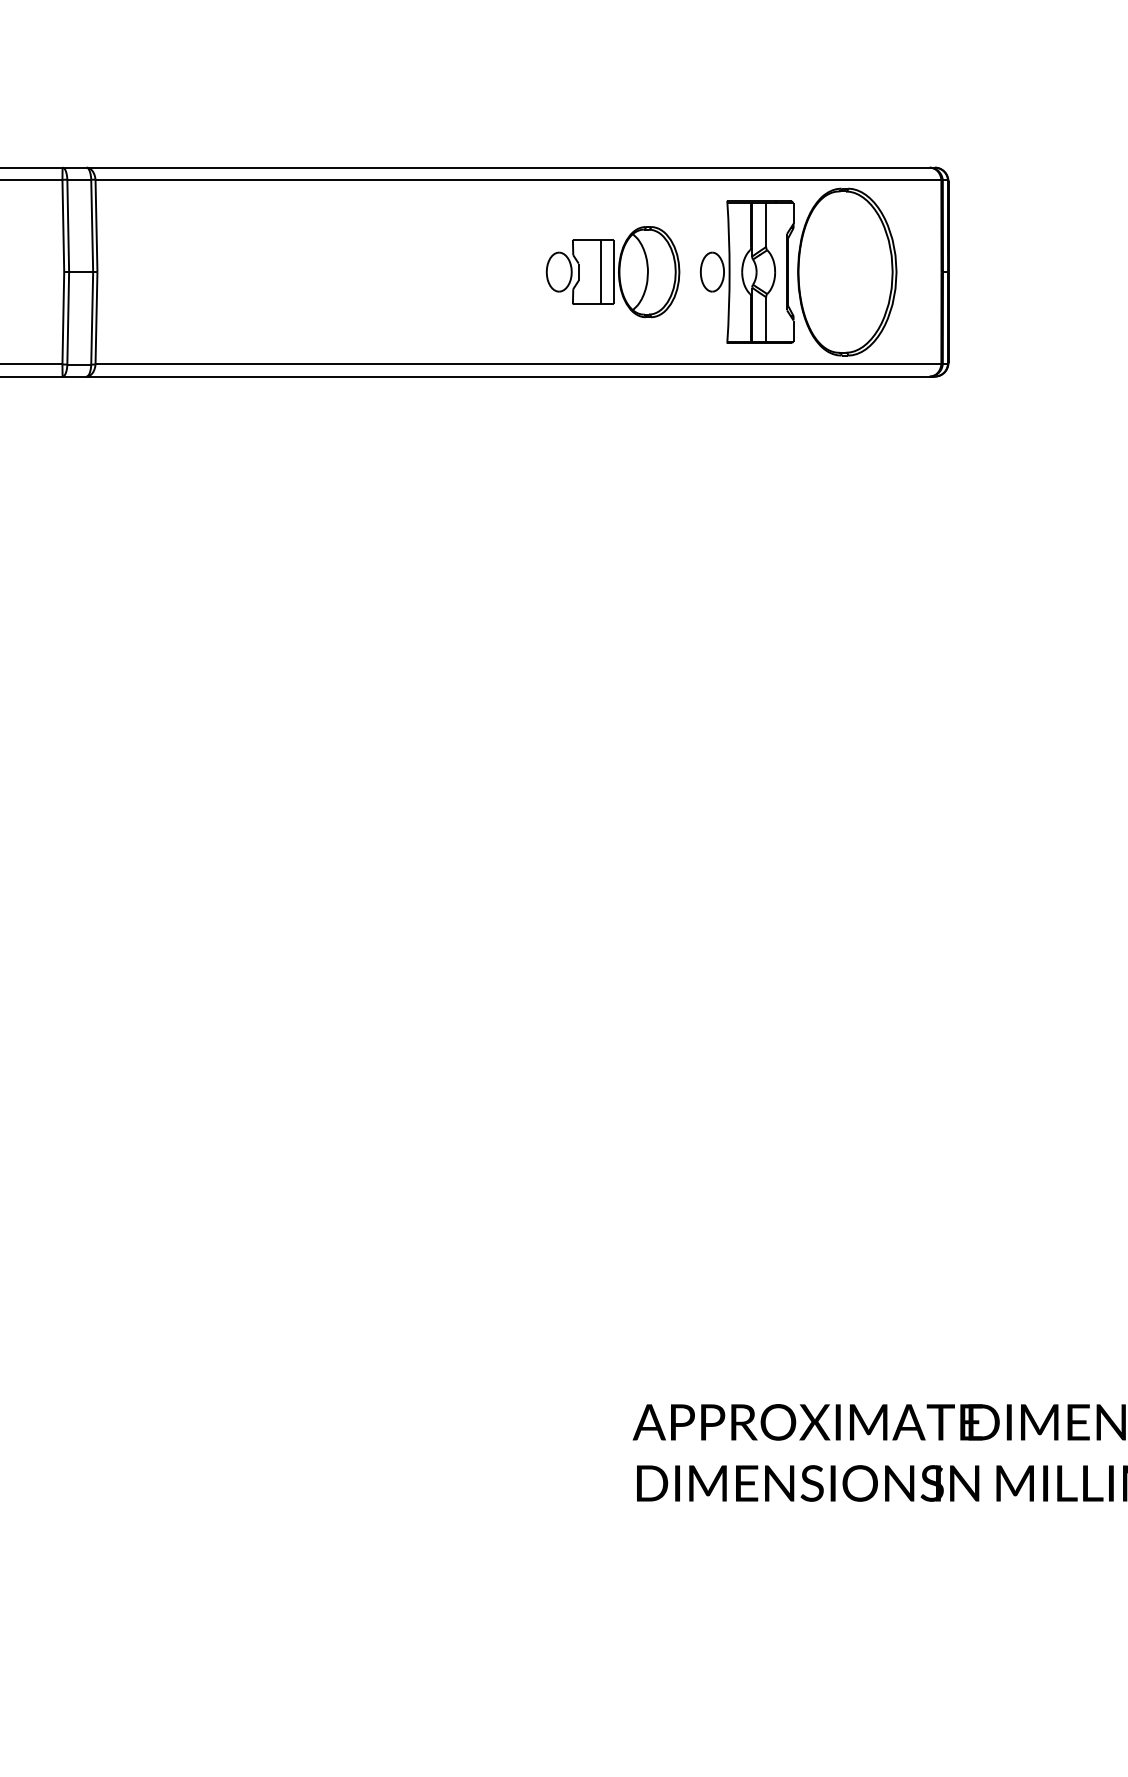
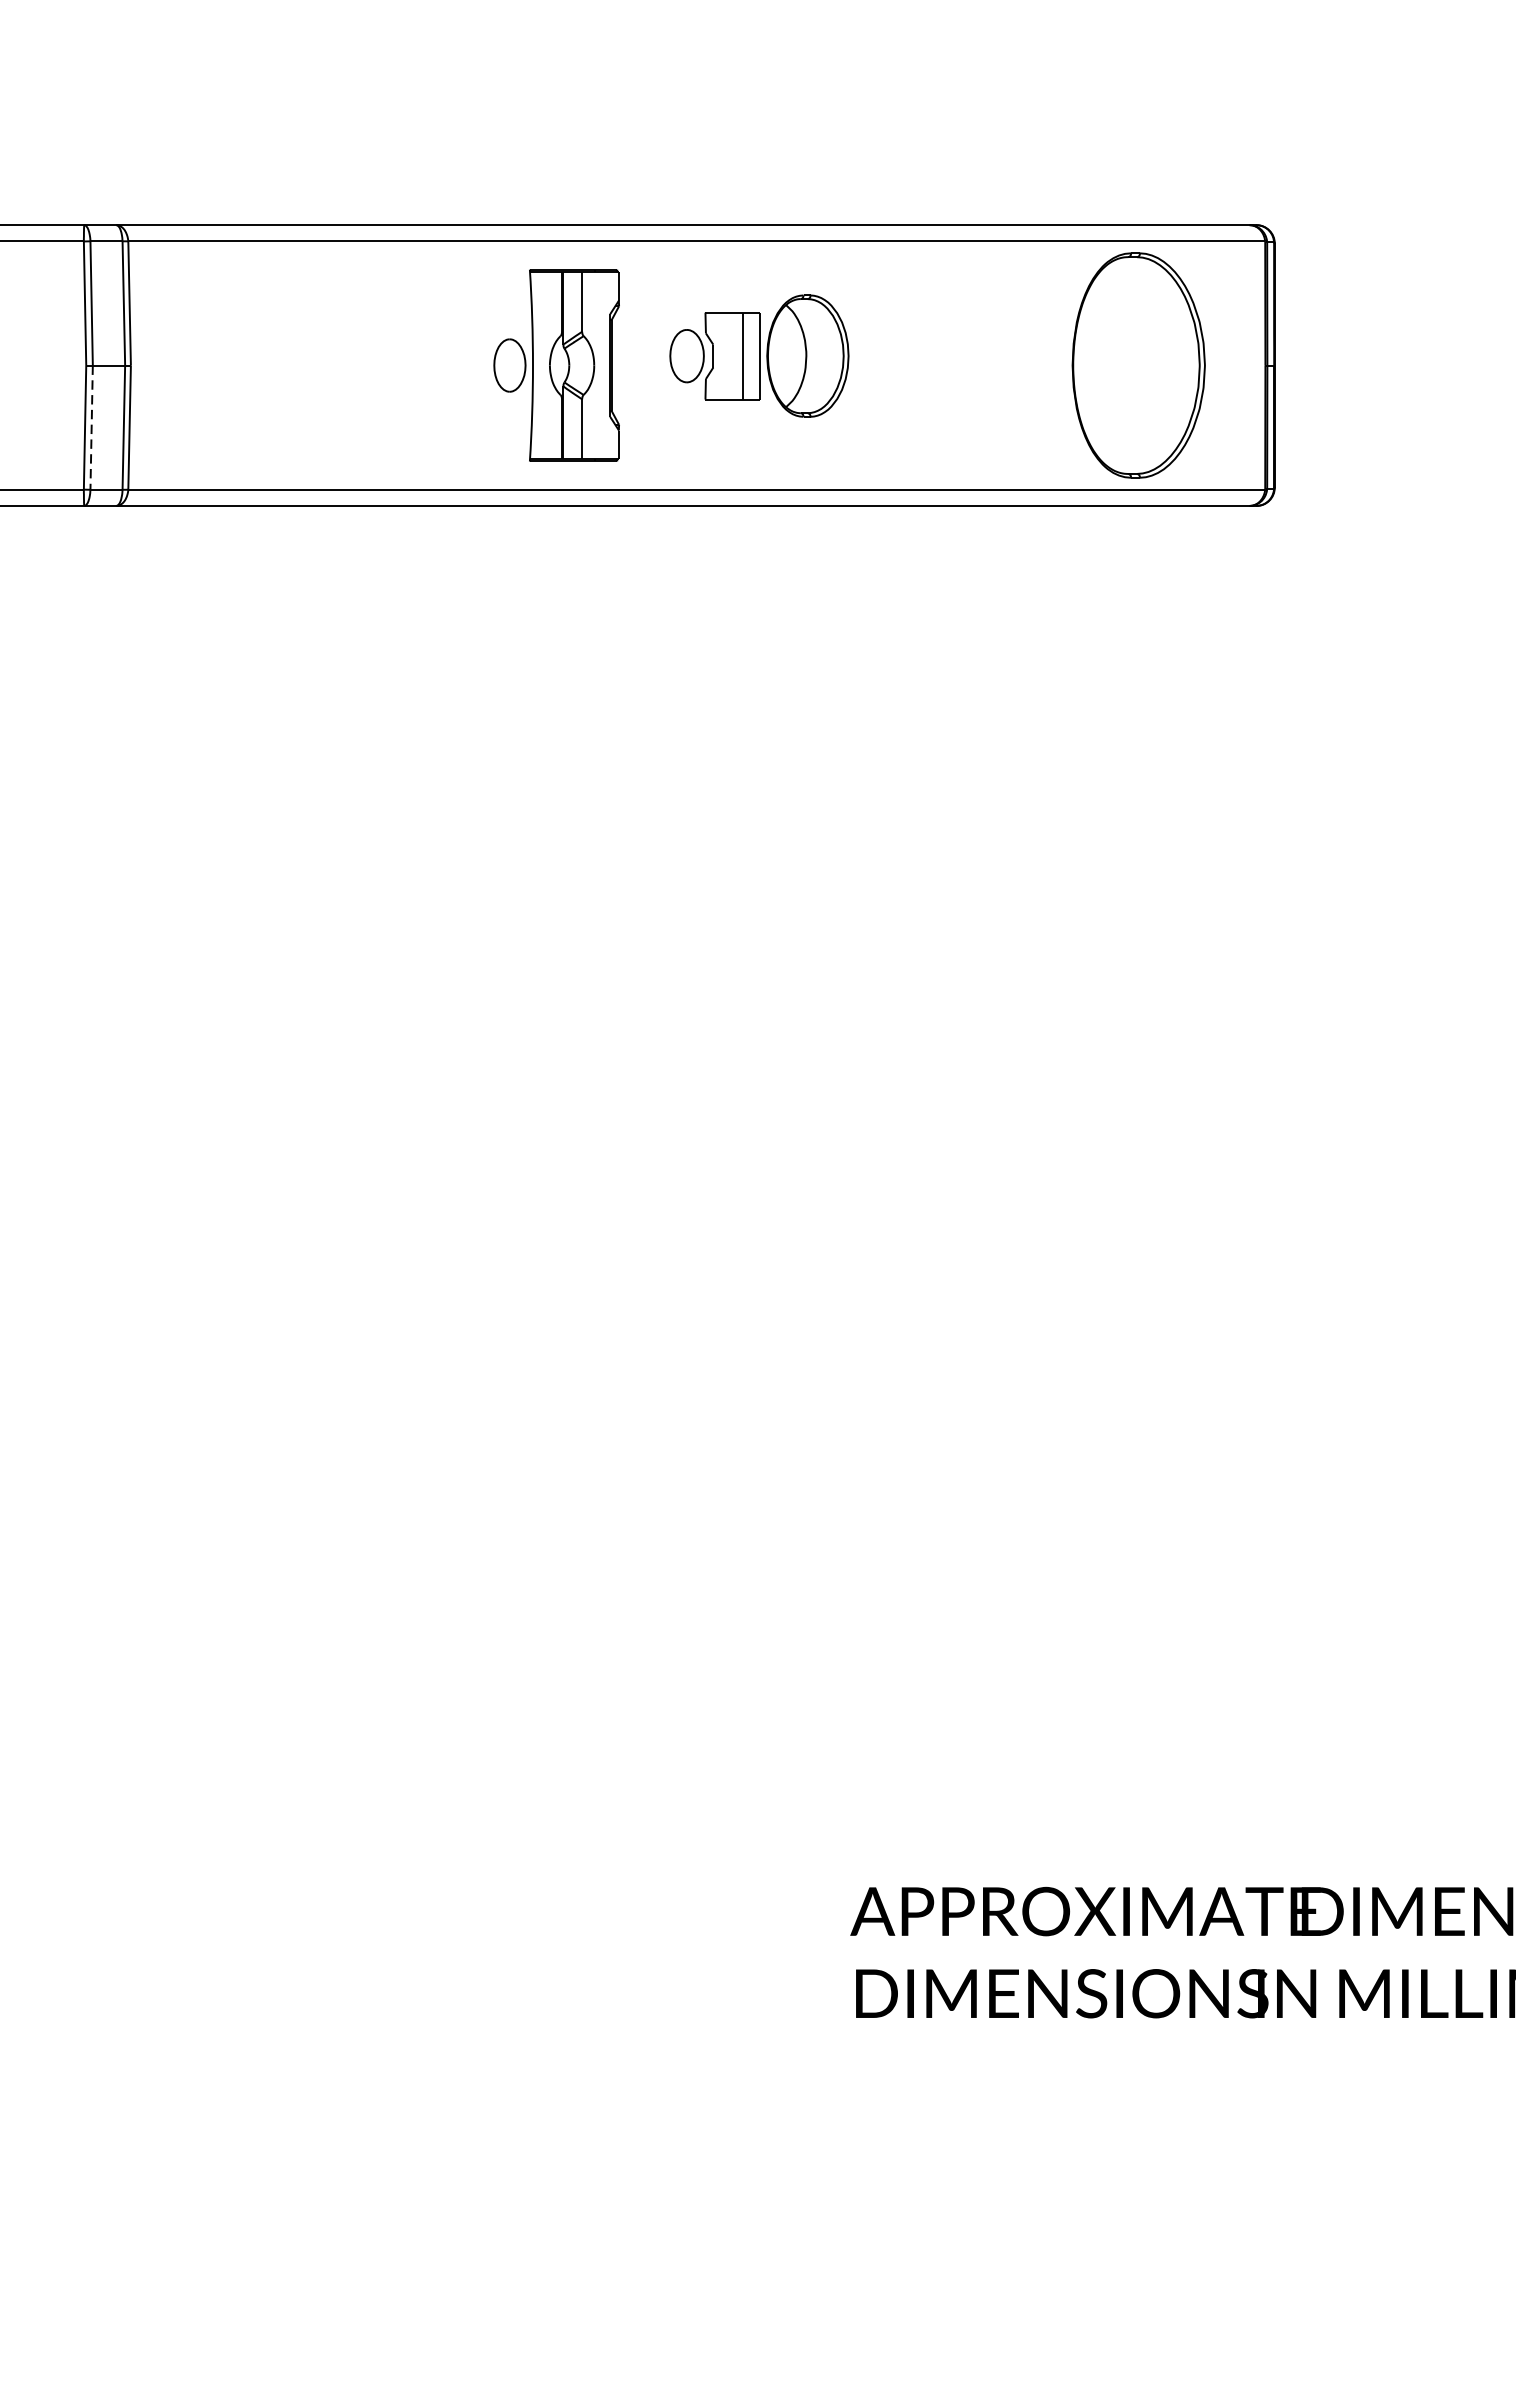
part: (746, 271) -> (555, 364), moved
part: (612, 272) -> (758, 356), moved
line: (68, 318) -> (91, 427), solid -> dashed

